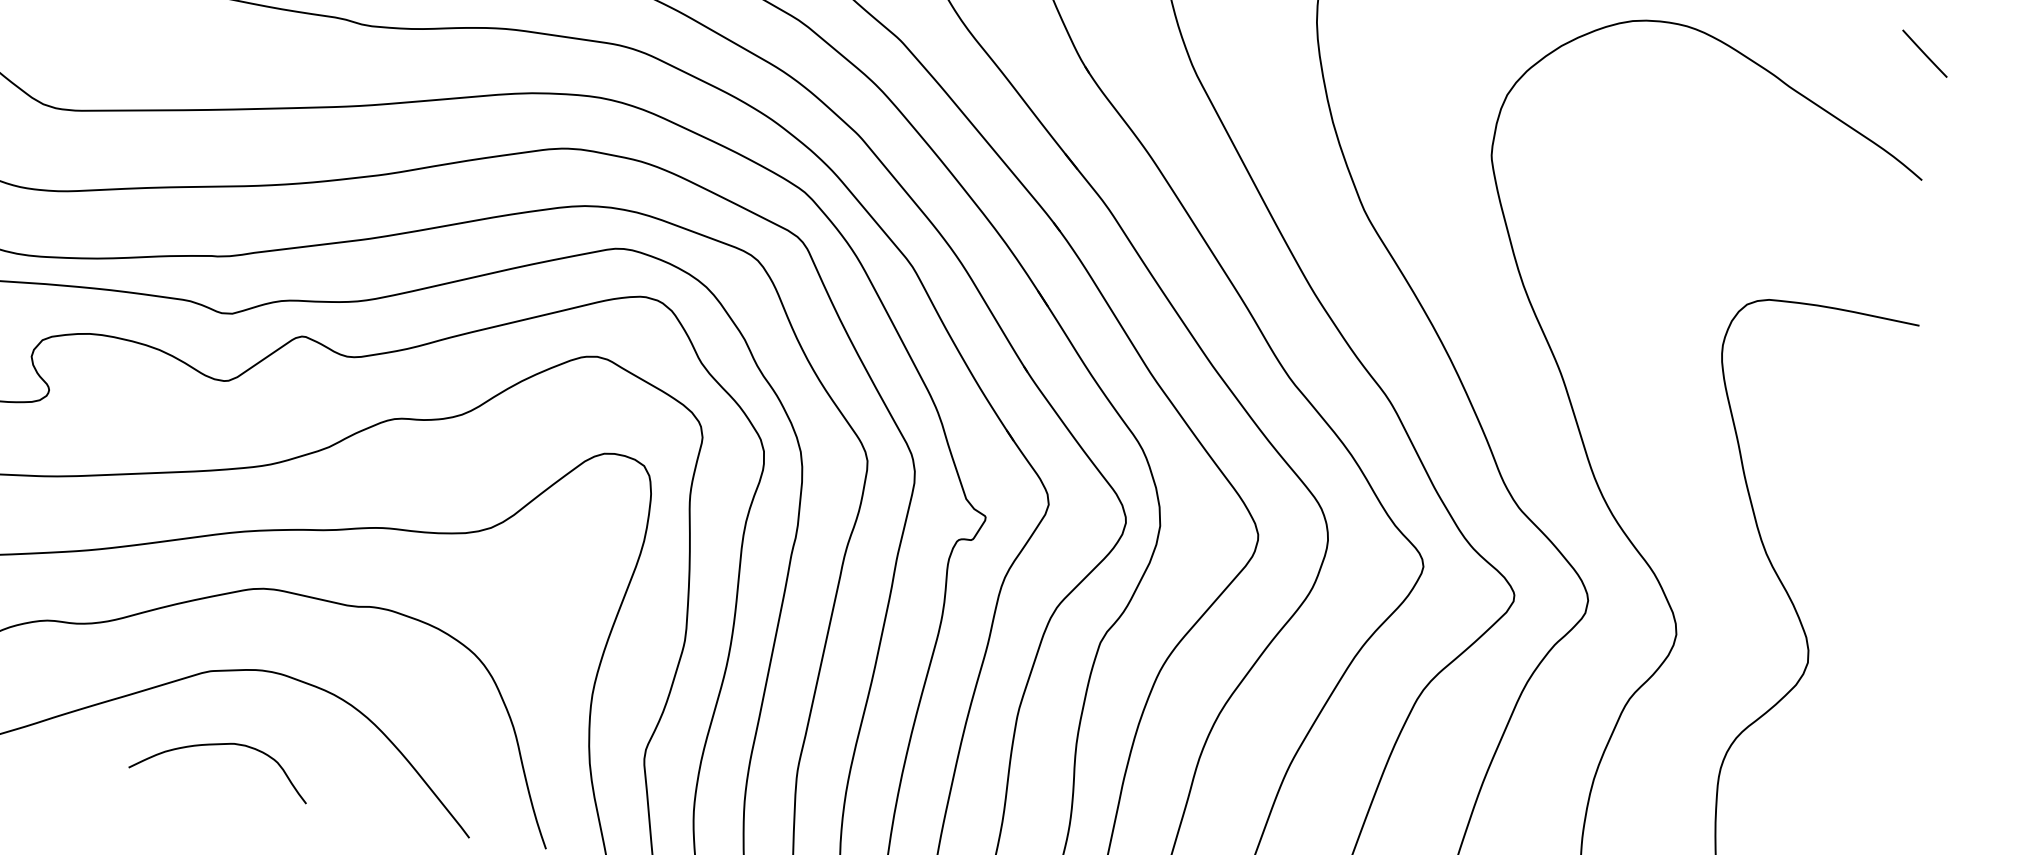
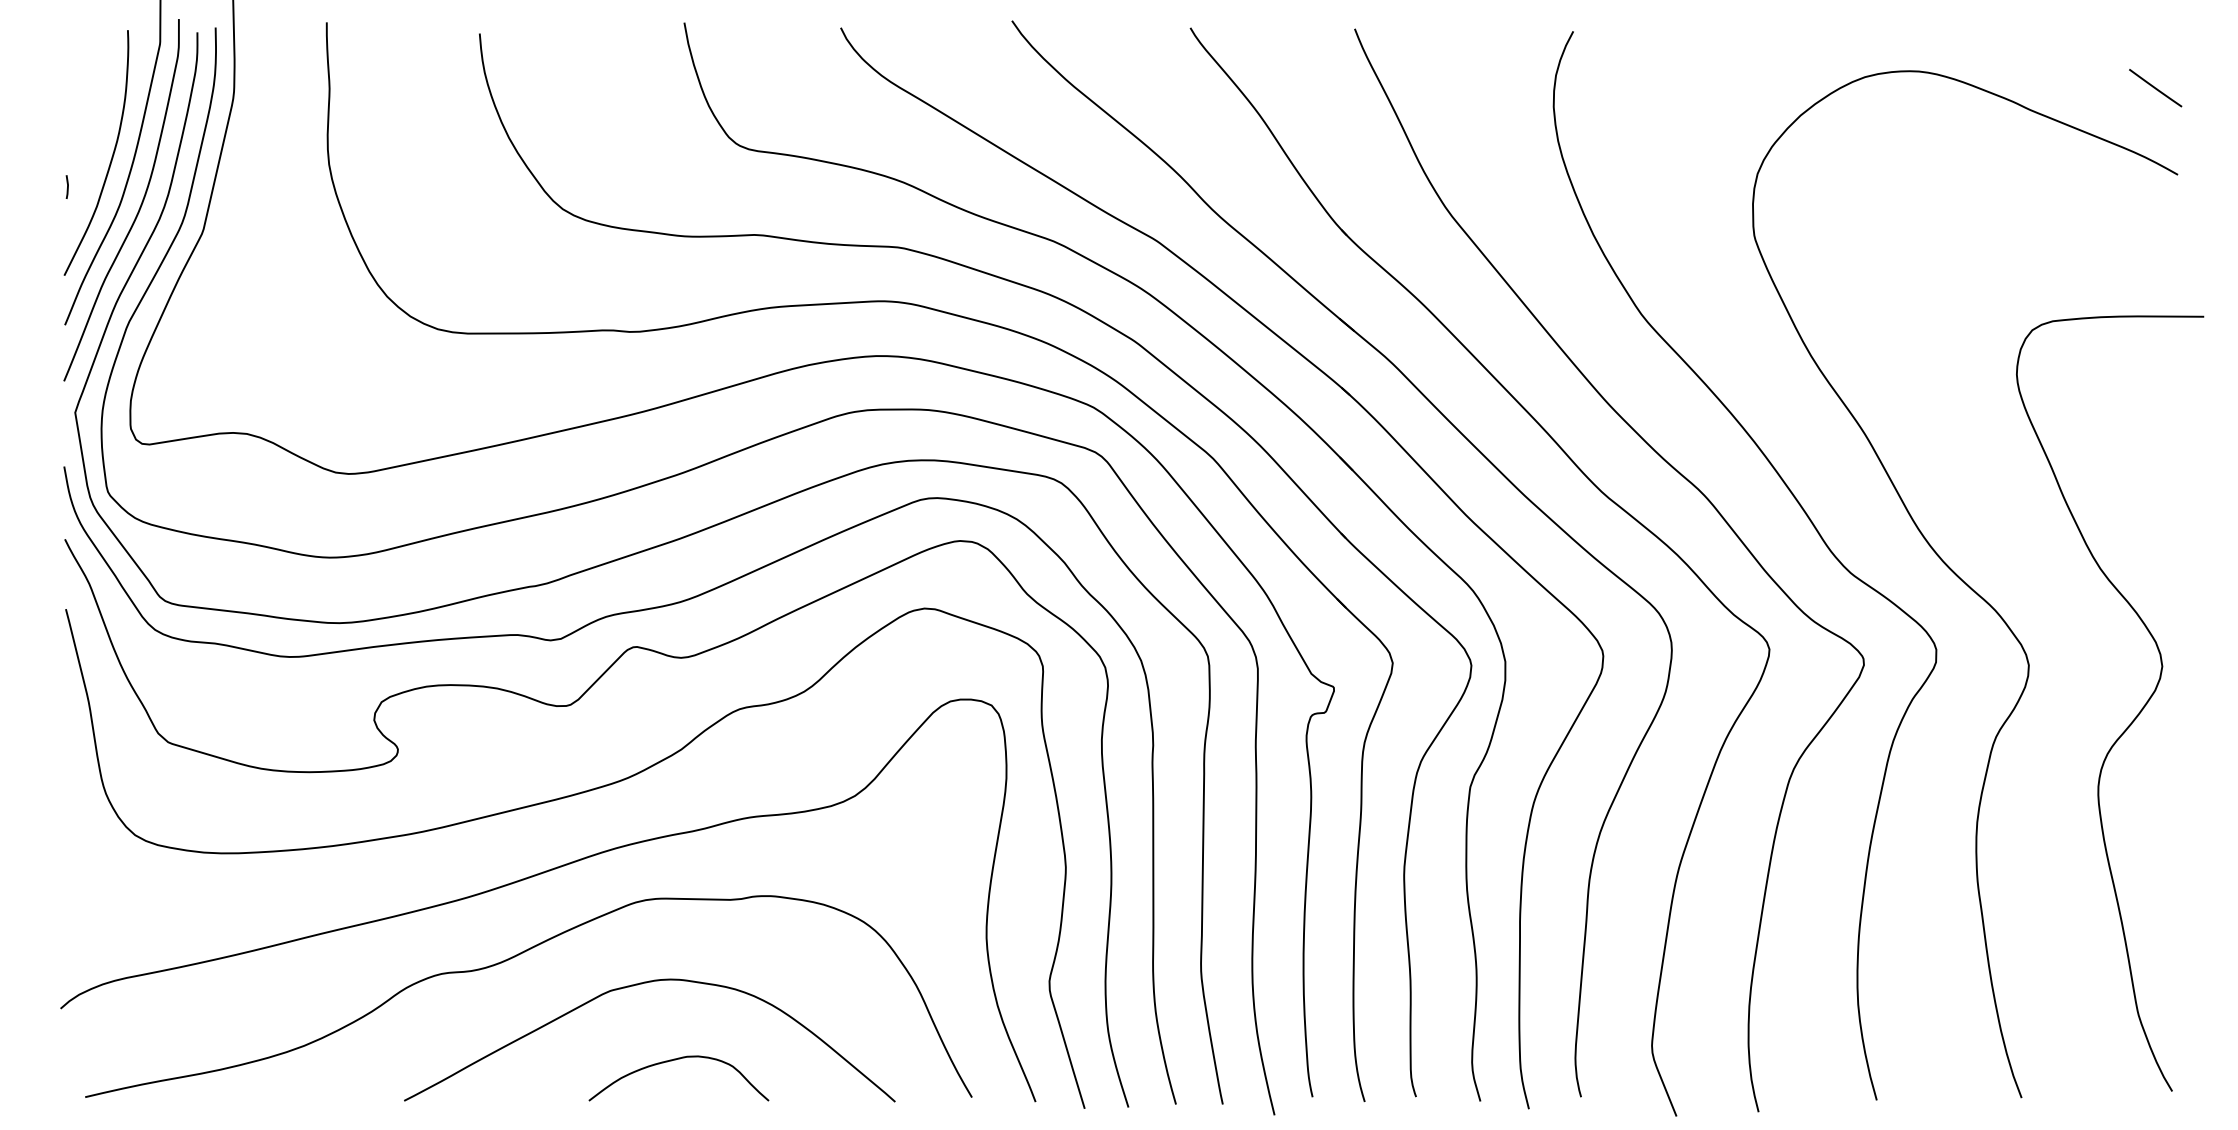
line: (1924, 54) -> (2155, 88), moved
curve: (223, 745) -> (676, 1060), moved

